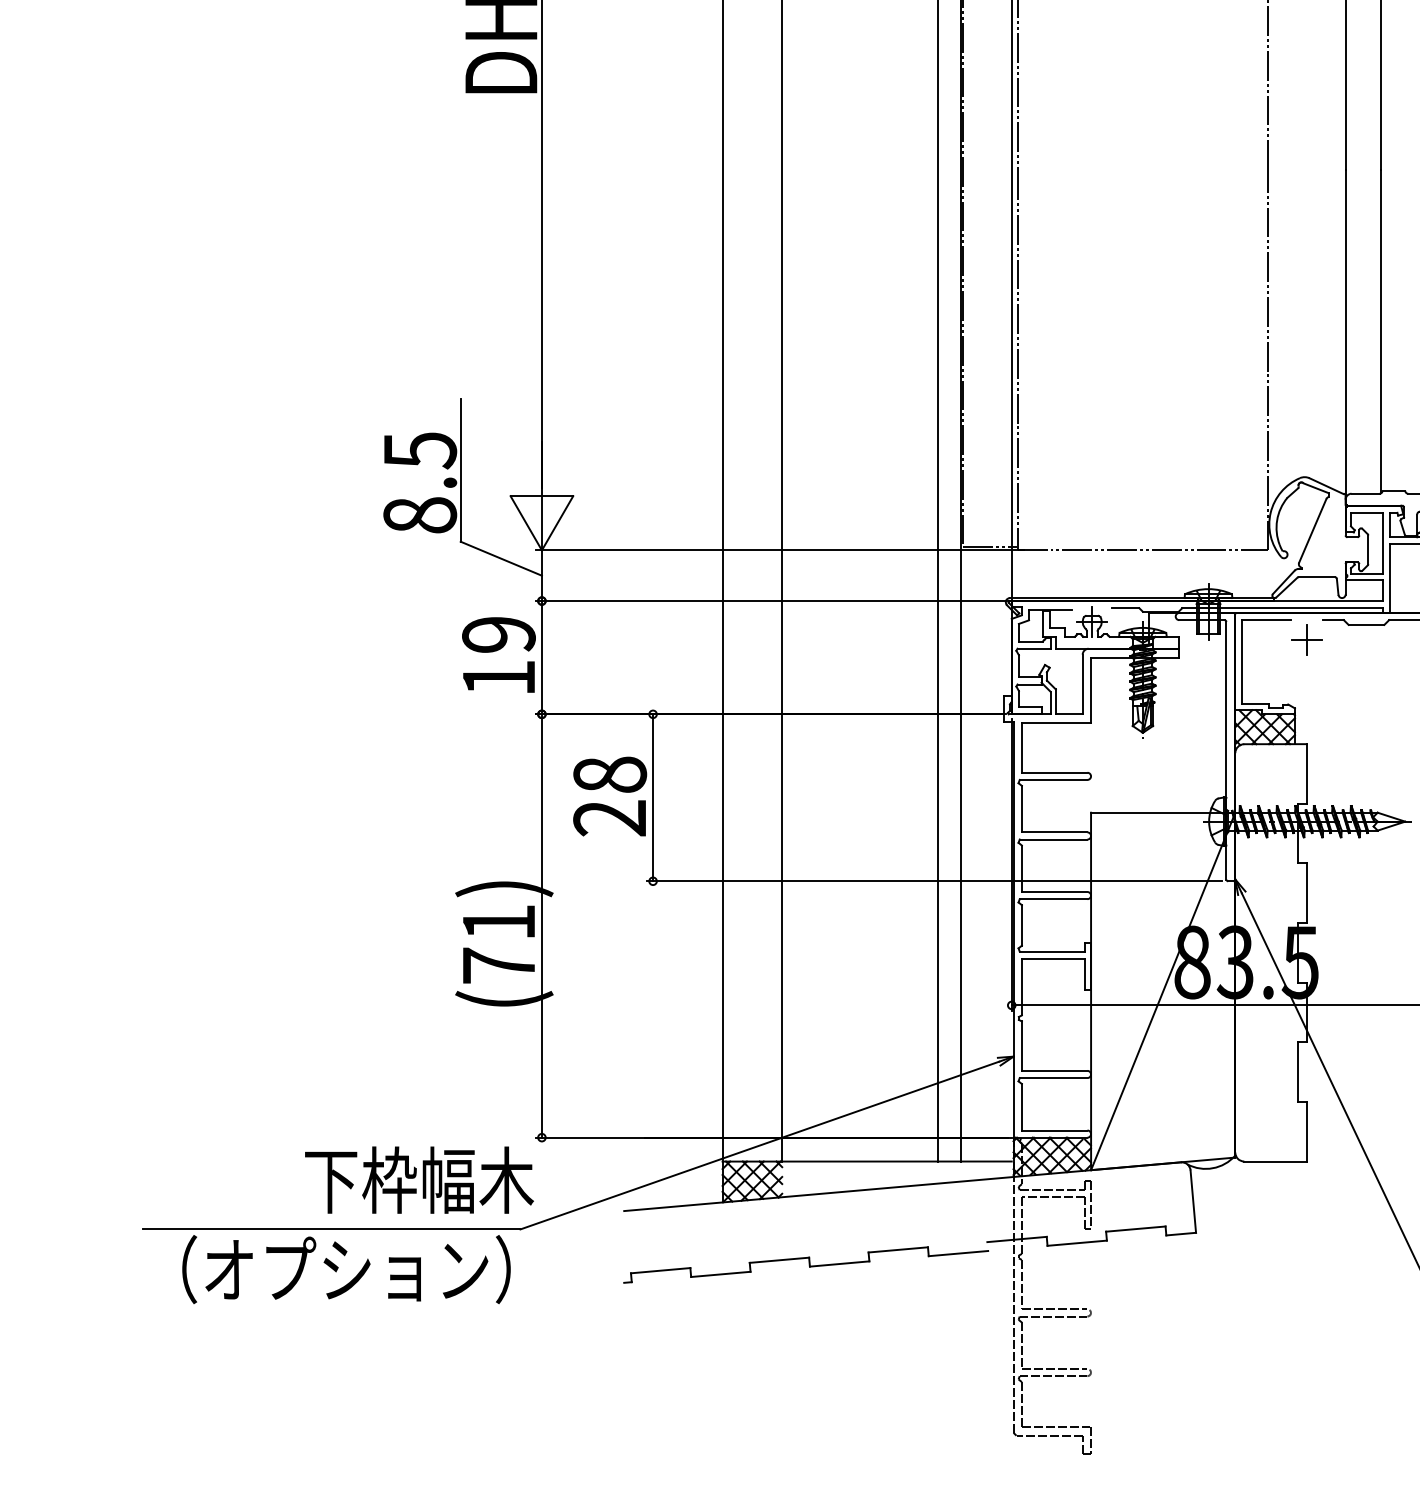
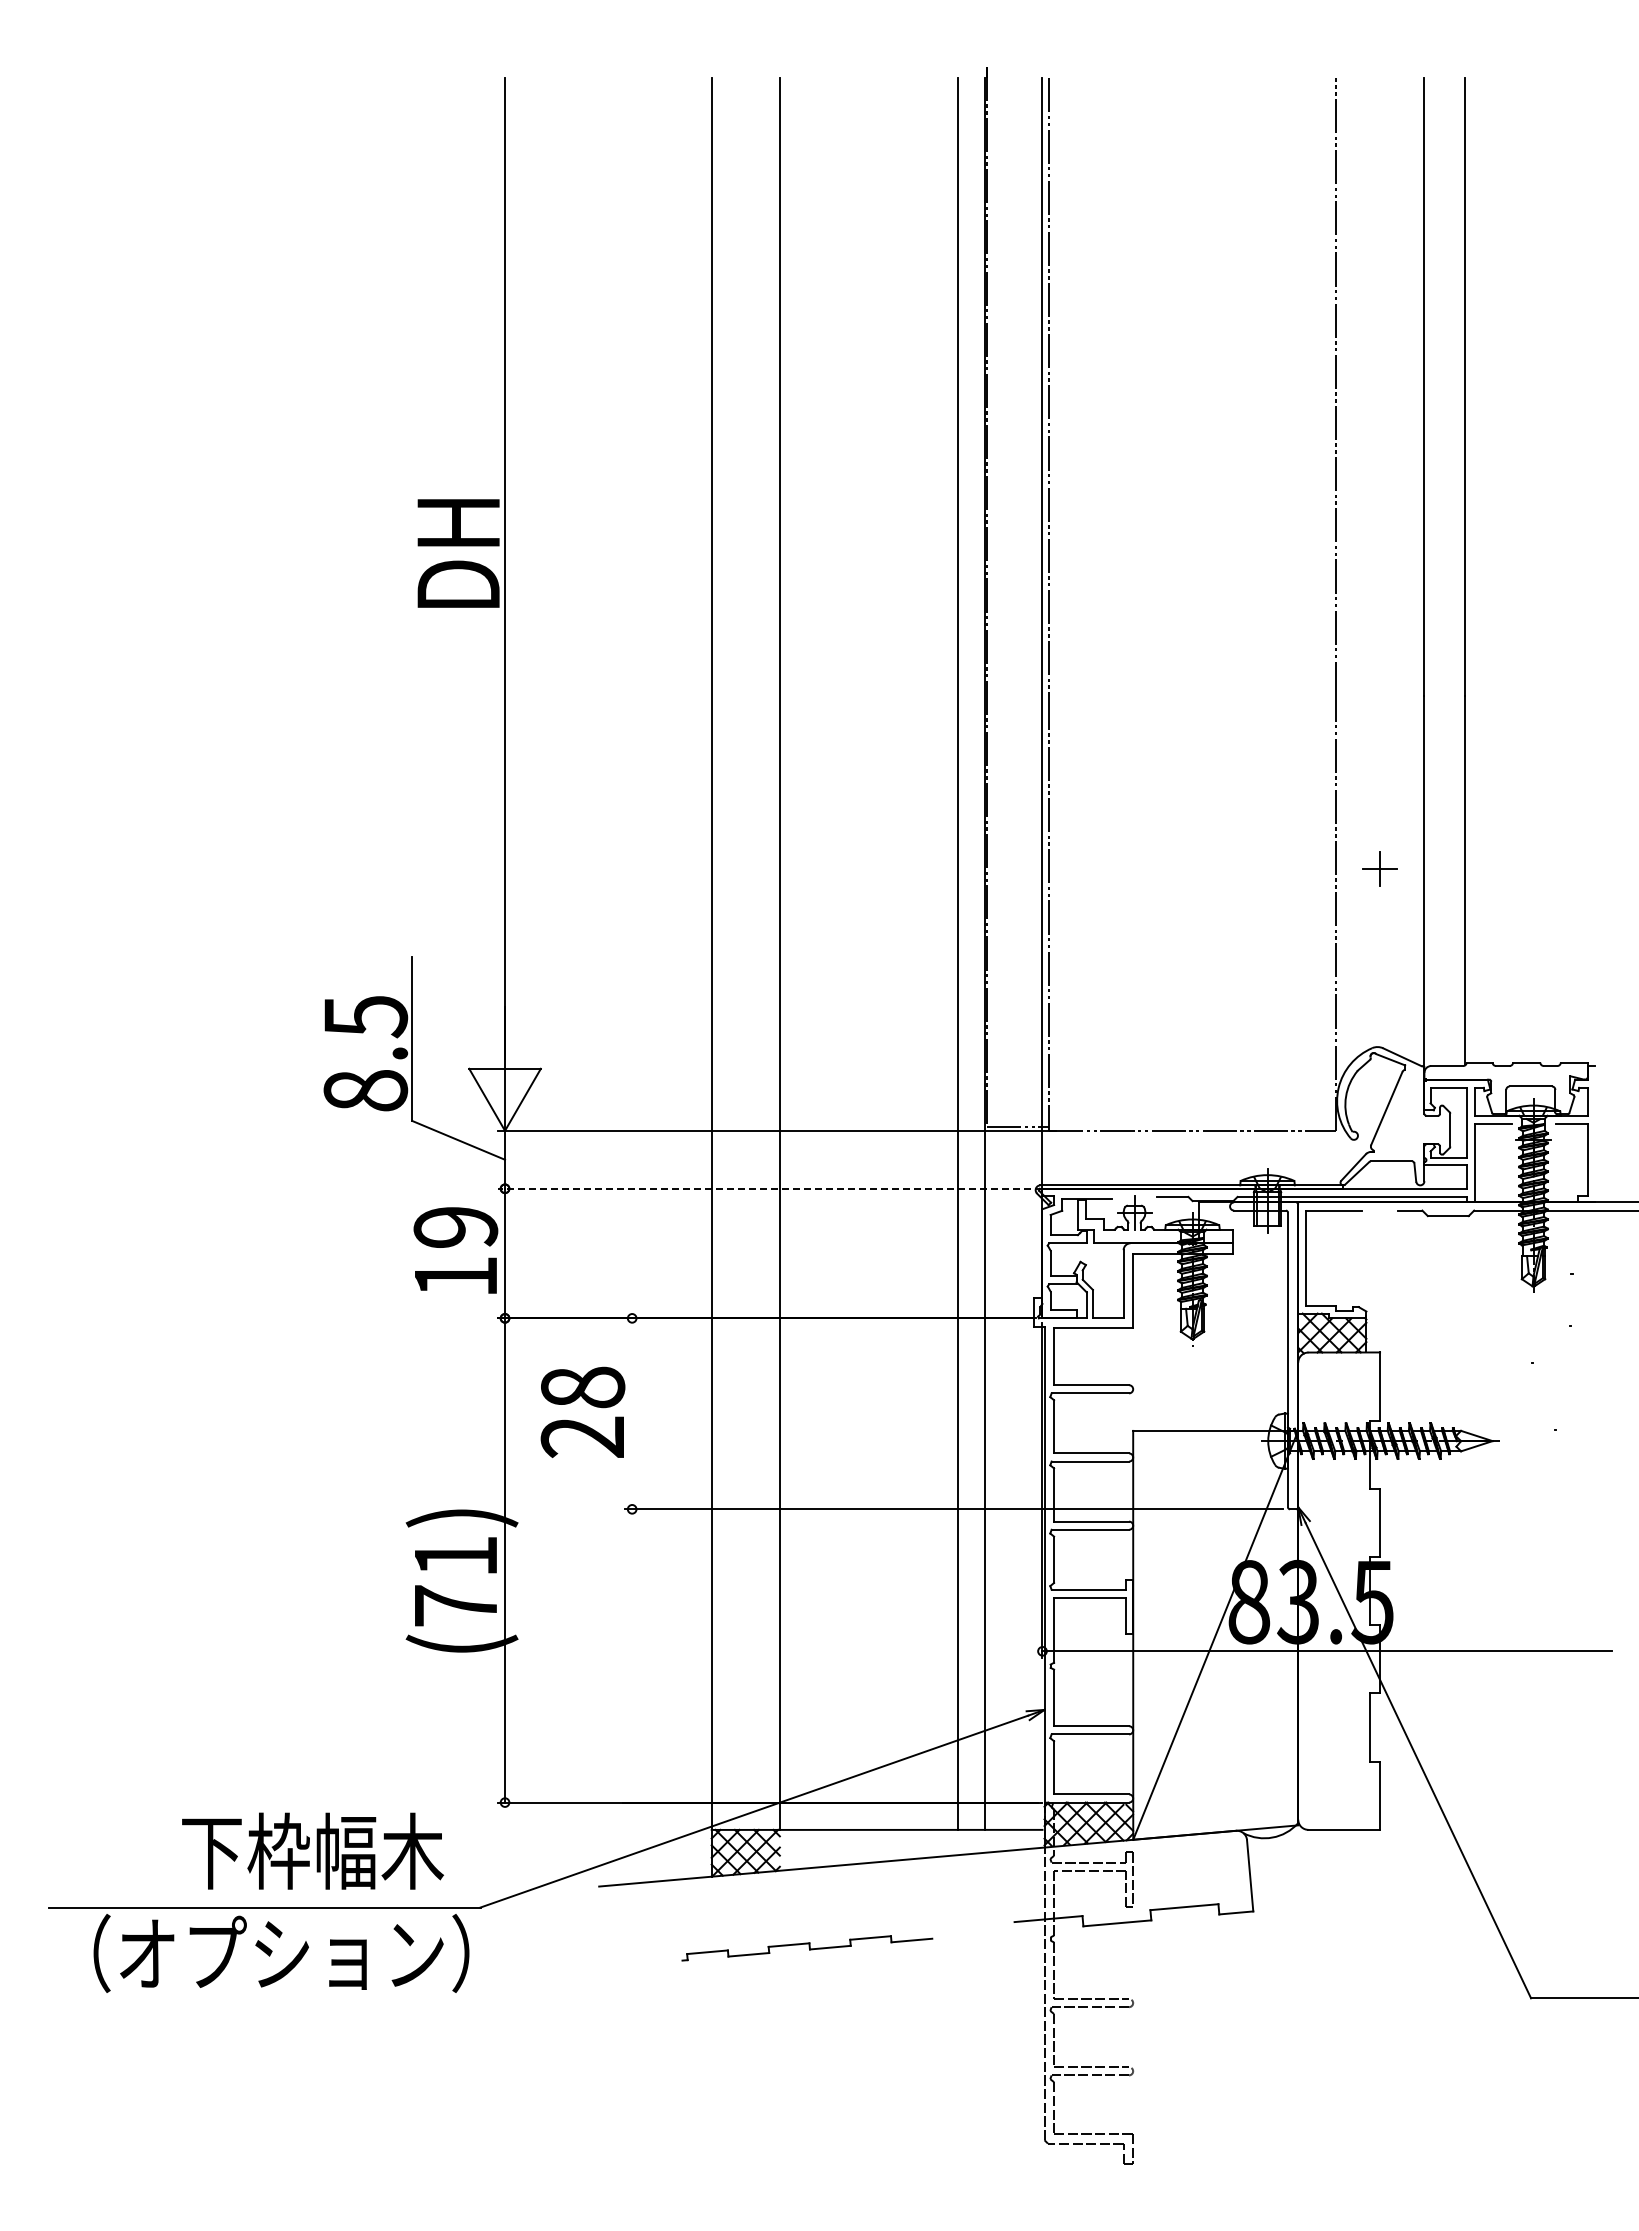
line: (777, 600) -> (774, 1188), solid -> dashed
part: (1306, 639) -> (1379, 868), moved
line: (653, 797) -> (632, 1413), removed
text: (419, 1179) -> (312, 1850), moved
part: (806, 1265) -> (807, 1948), size x0.6

